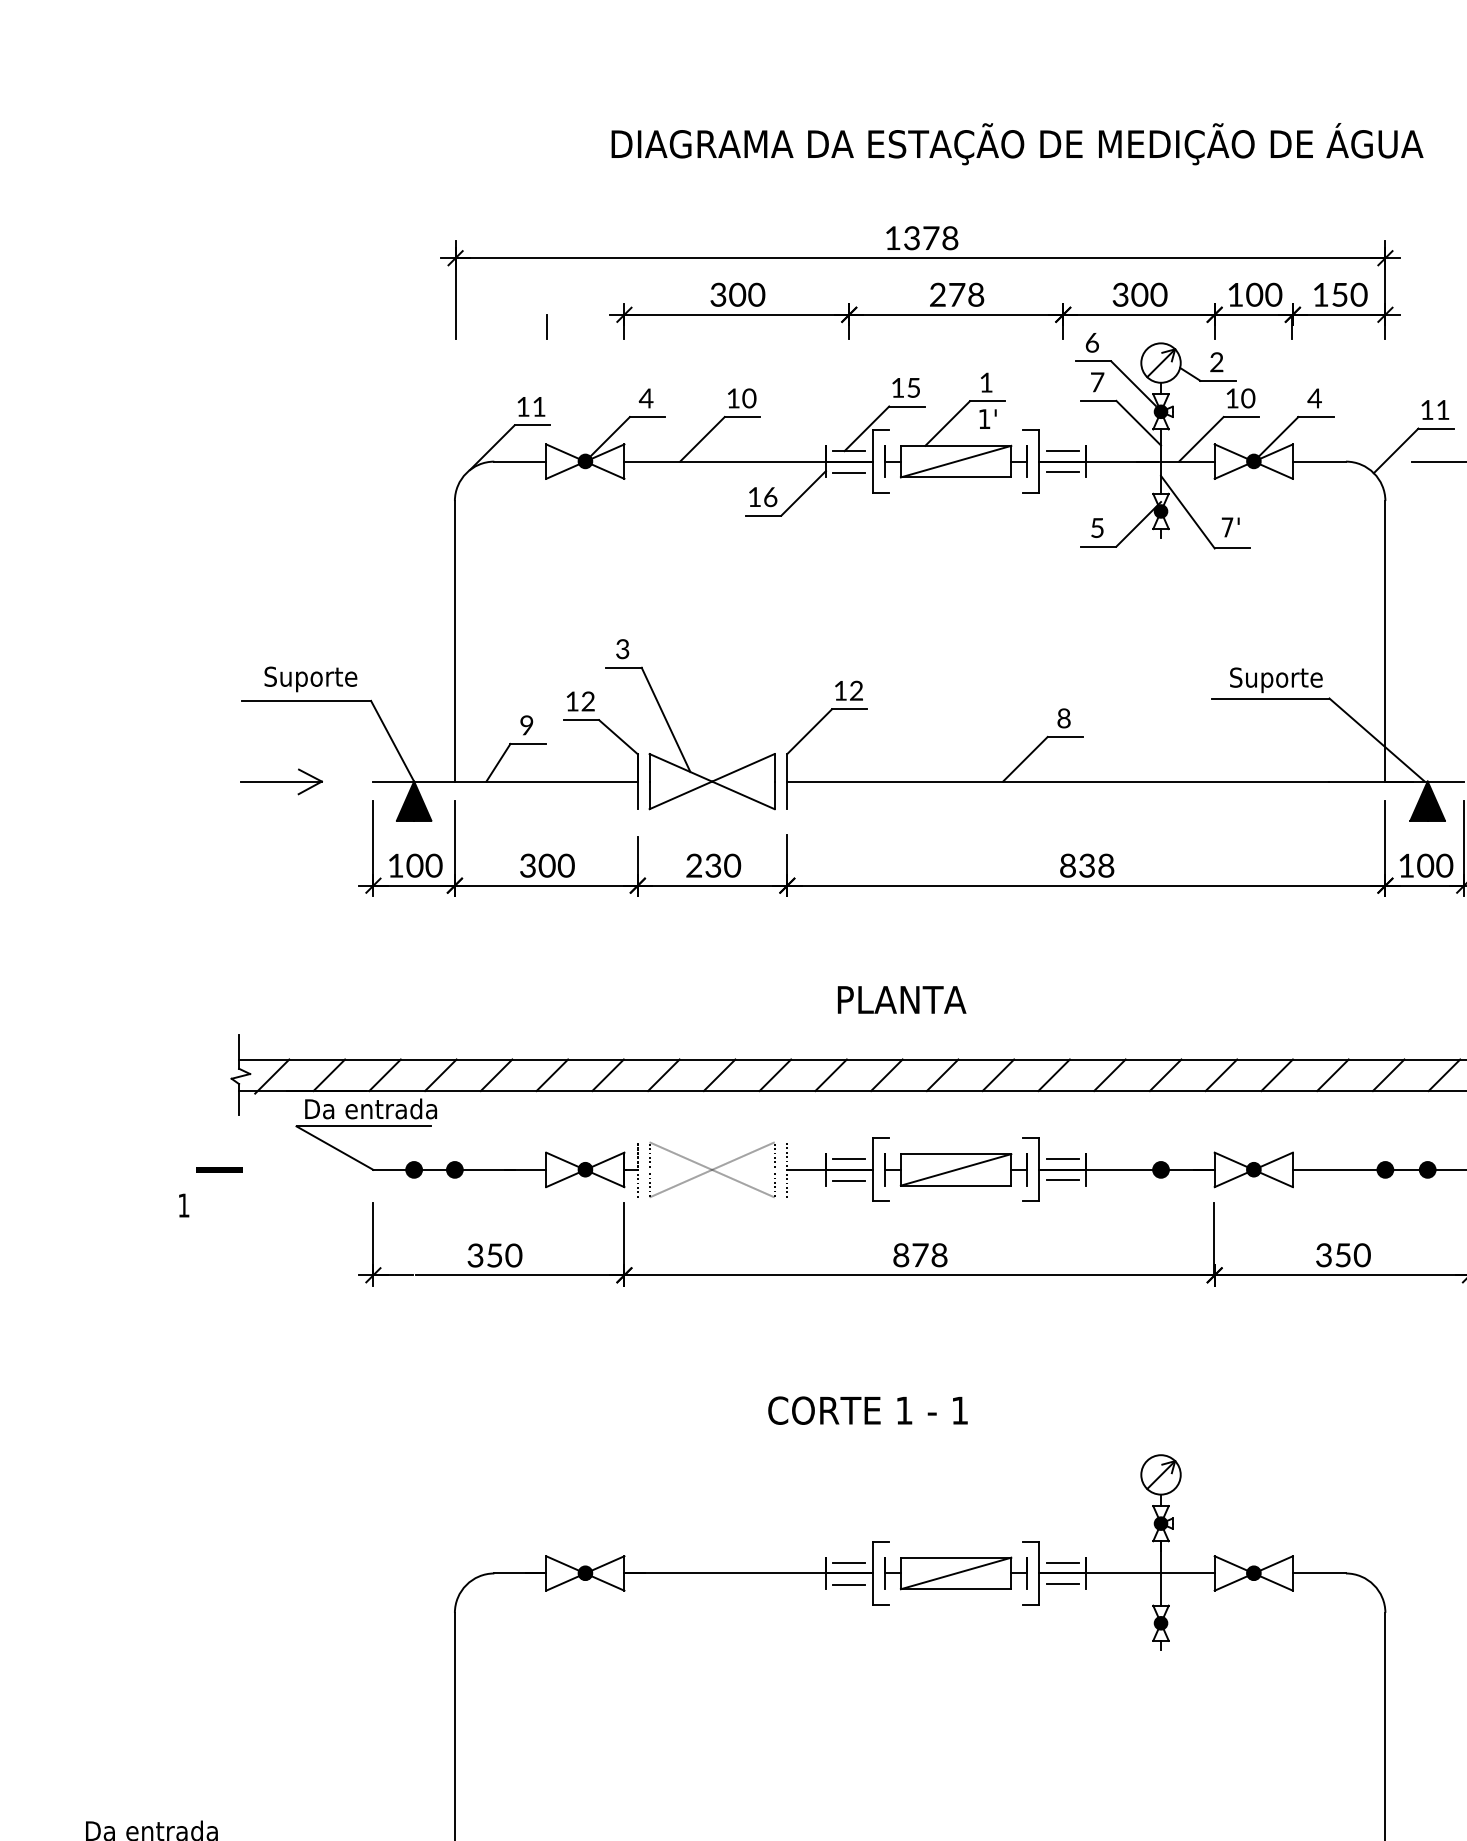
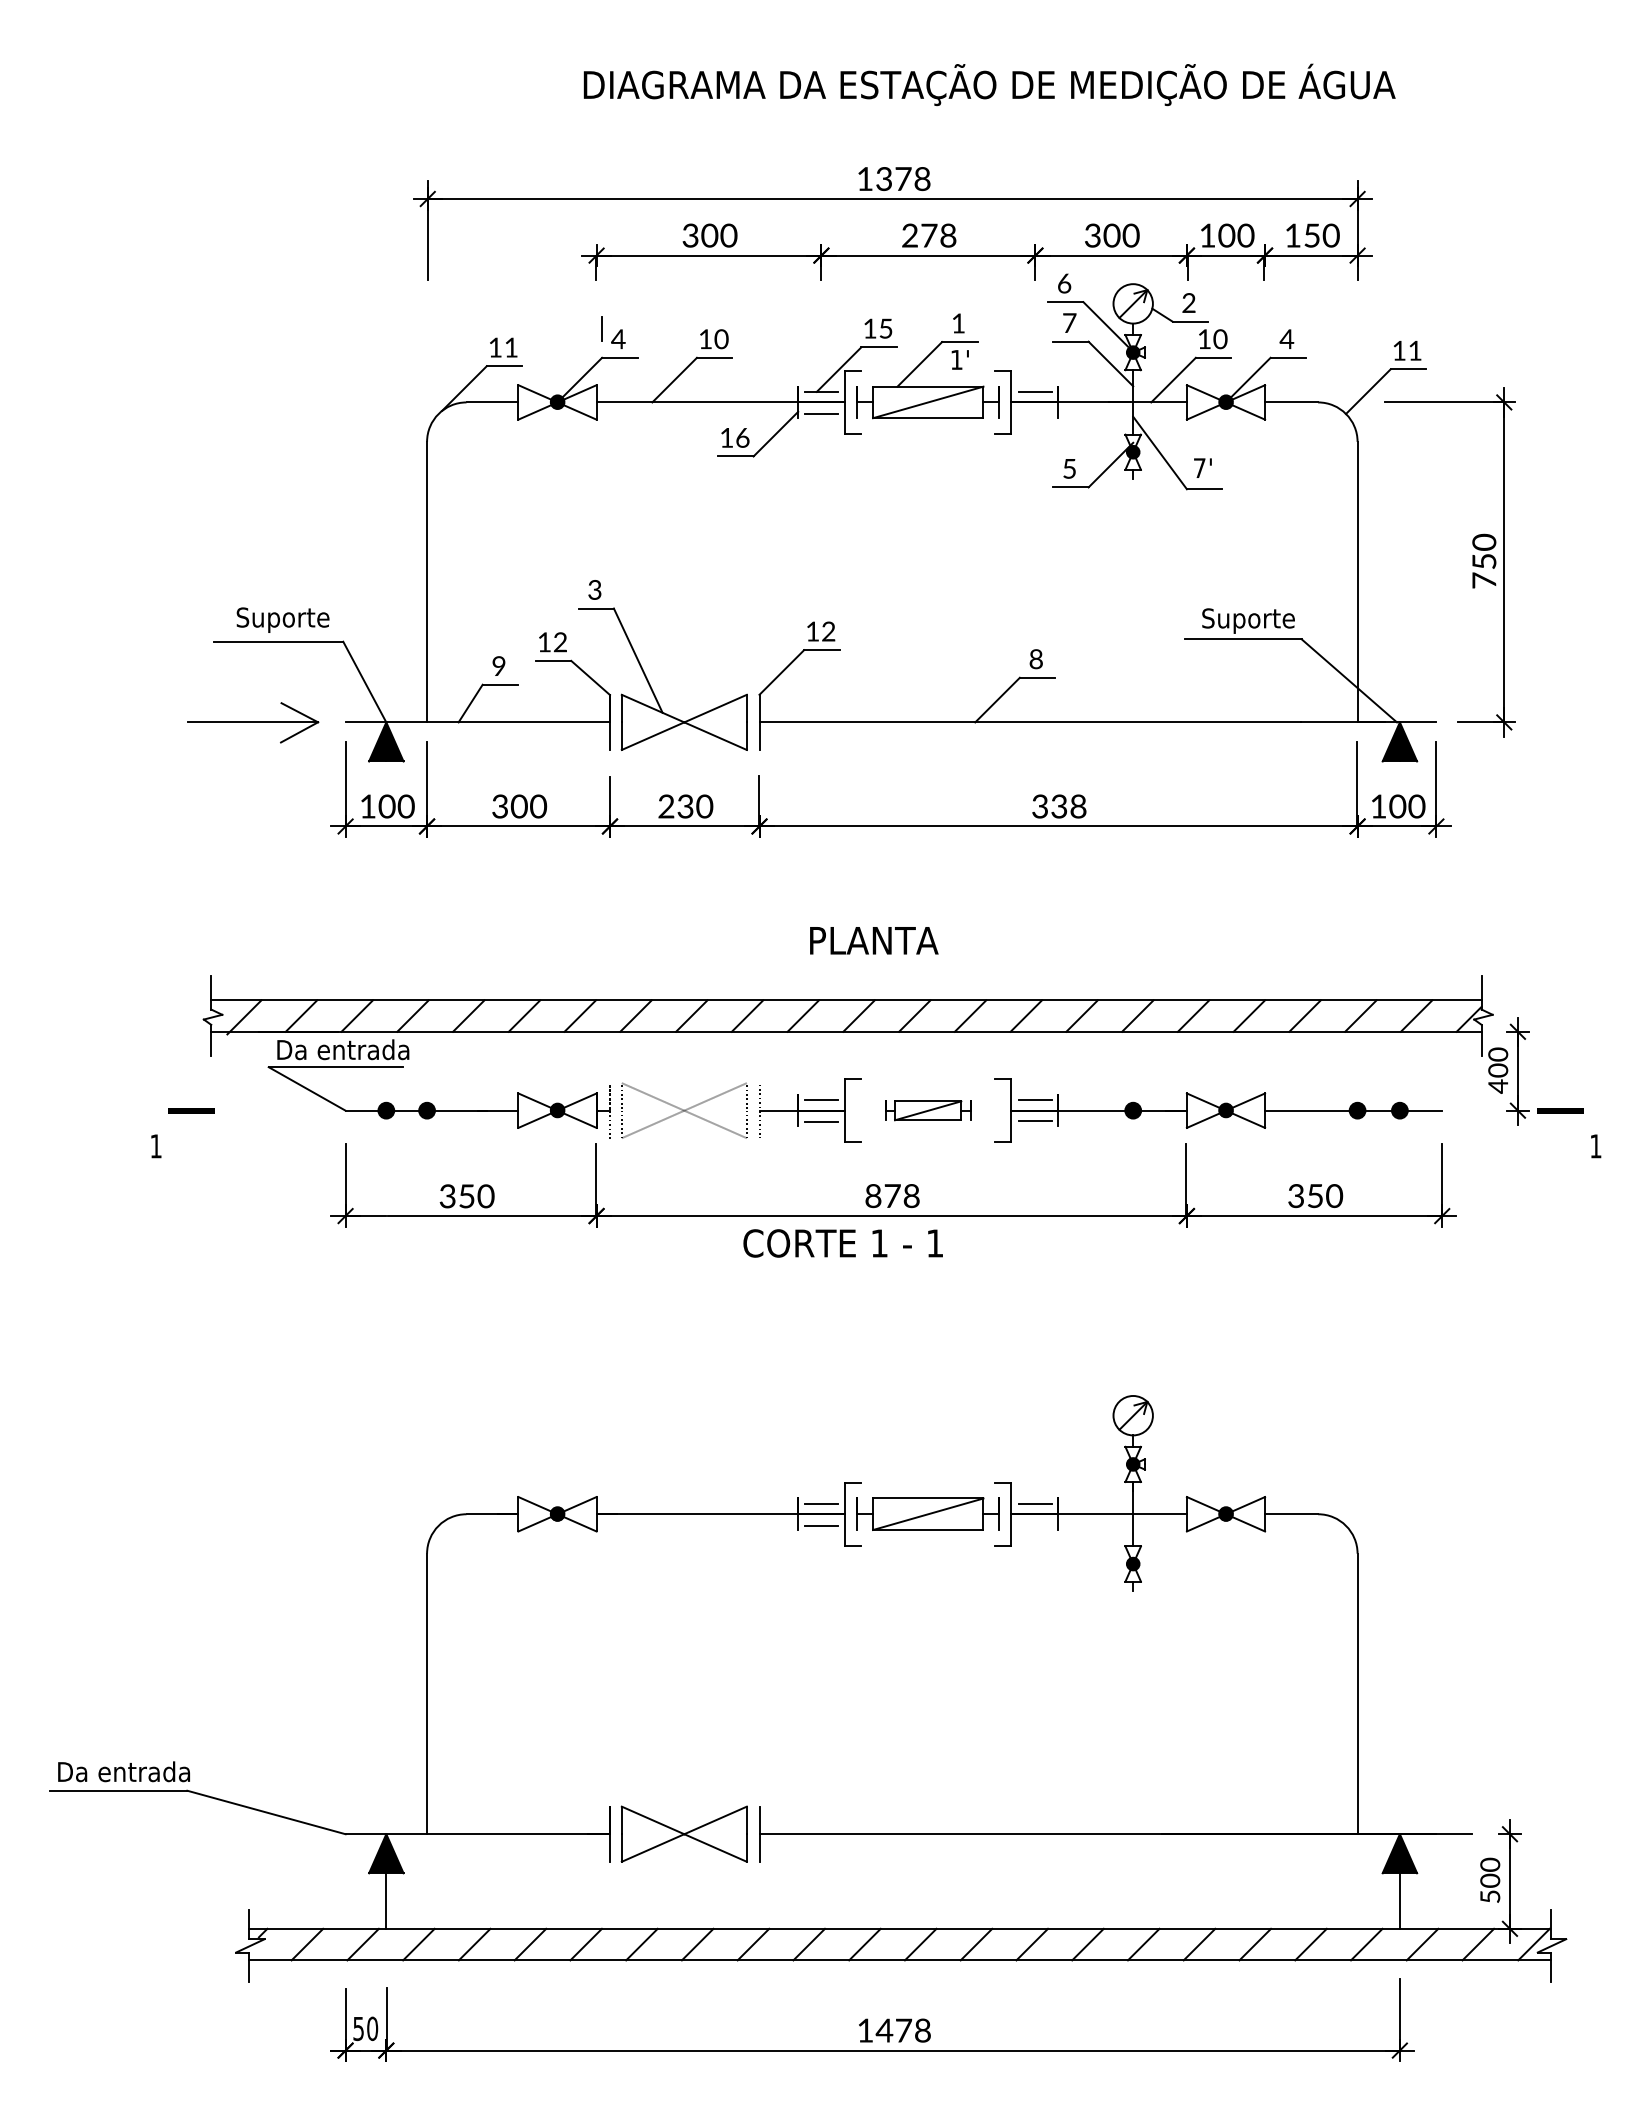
line: (546, 326) -> (601, 328), moved
line: (1063, 471) -> (1035, 412), removed
part: (281, 781) -> (253, 722), size x1.6
text: (1068, 865) -> (1040, 806), 838 -> 338
part: (955, 1169) -> (927, 1110), size x0.6
text: (867, 1410) -> (842, 1243), moved
line: (1063, 1583) -> (1035, 1524), removed

